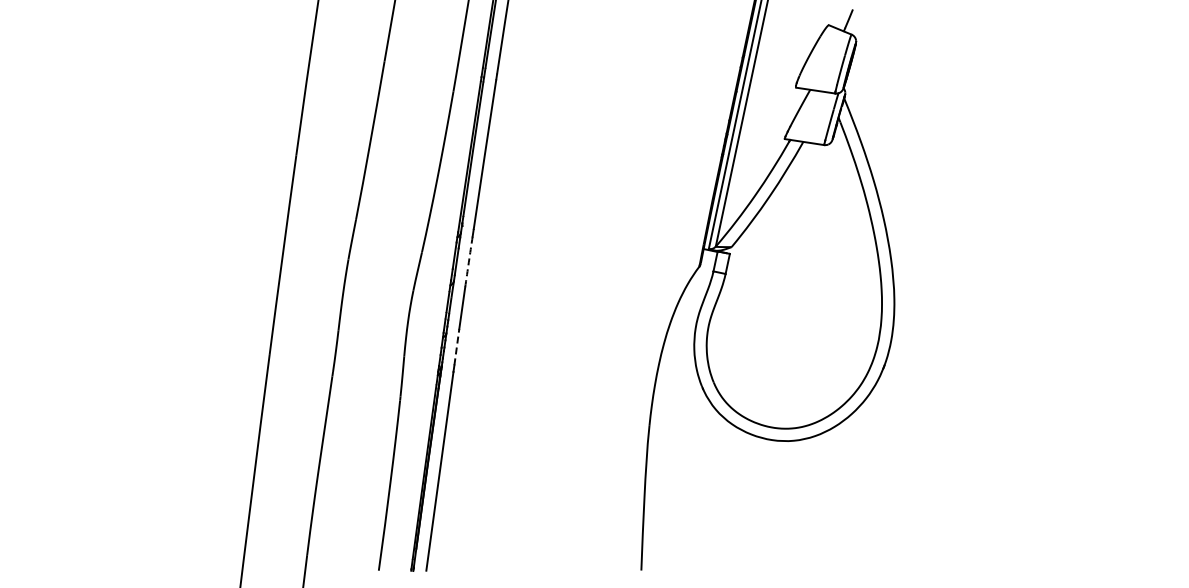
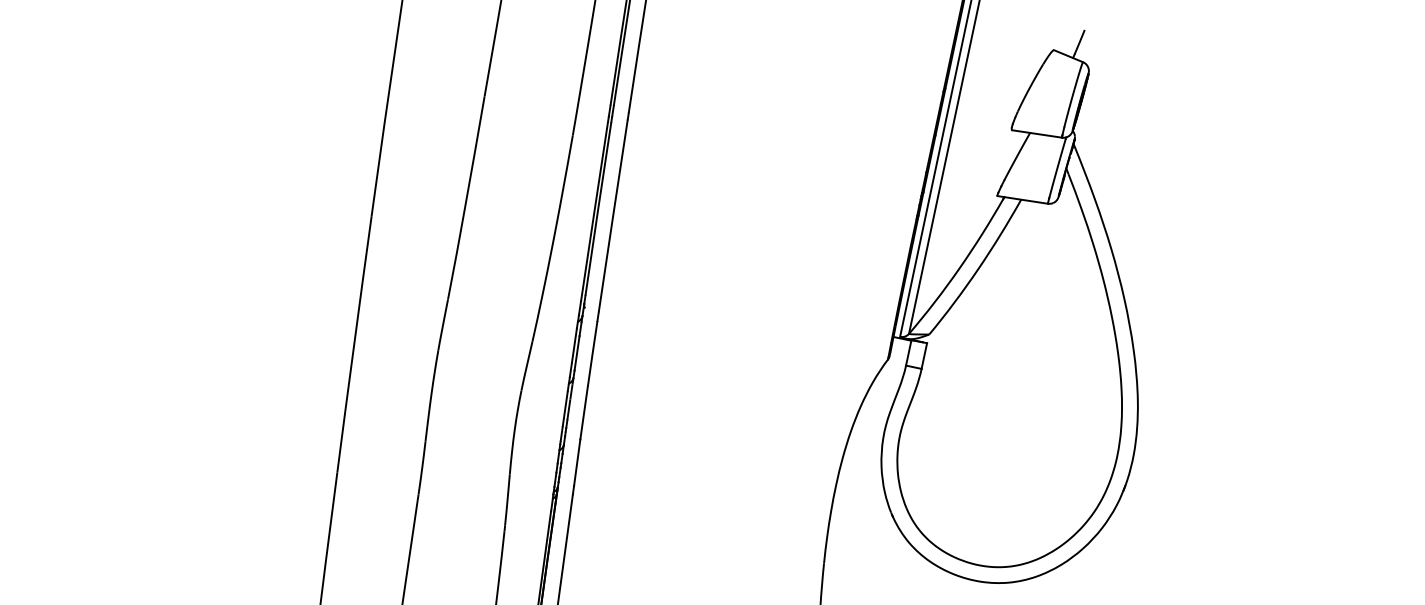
arc: (468, 262) -> (592, 354), dashed -> solid
line: (456, 346) -> (576, 461), dashed -> solid

